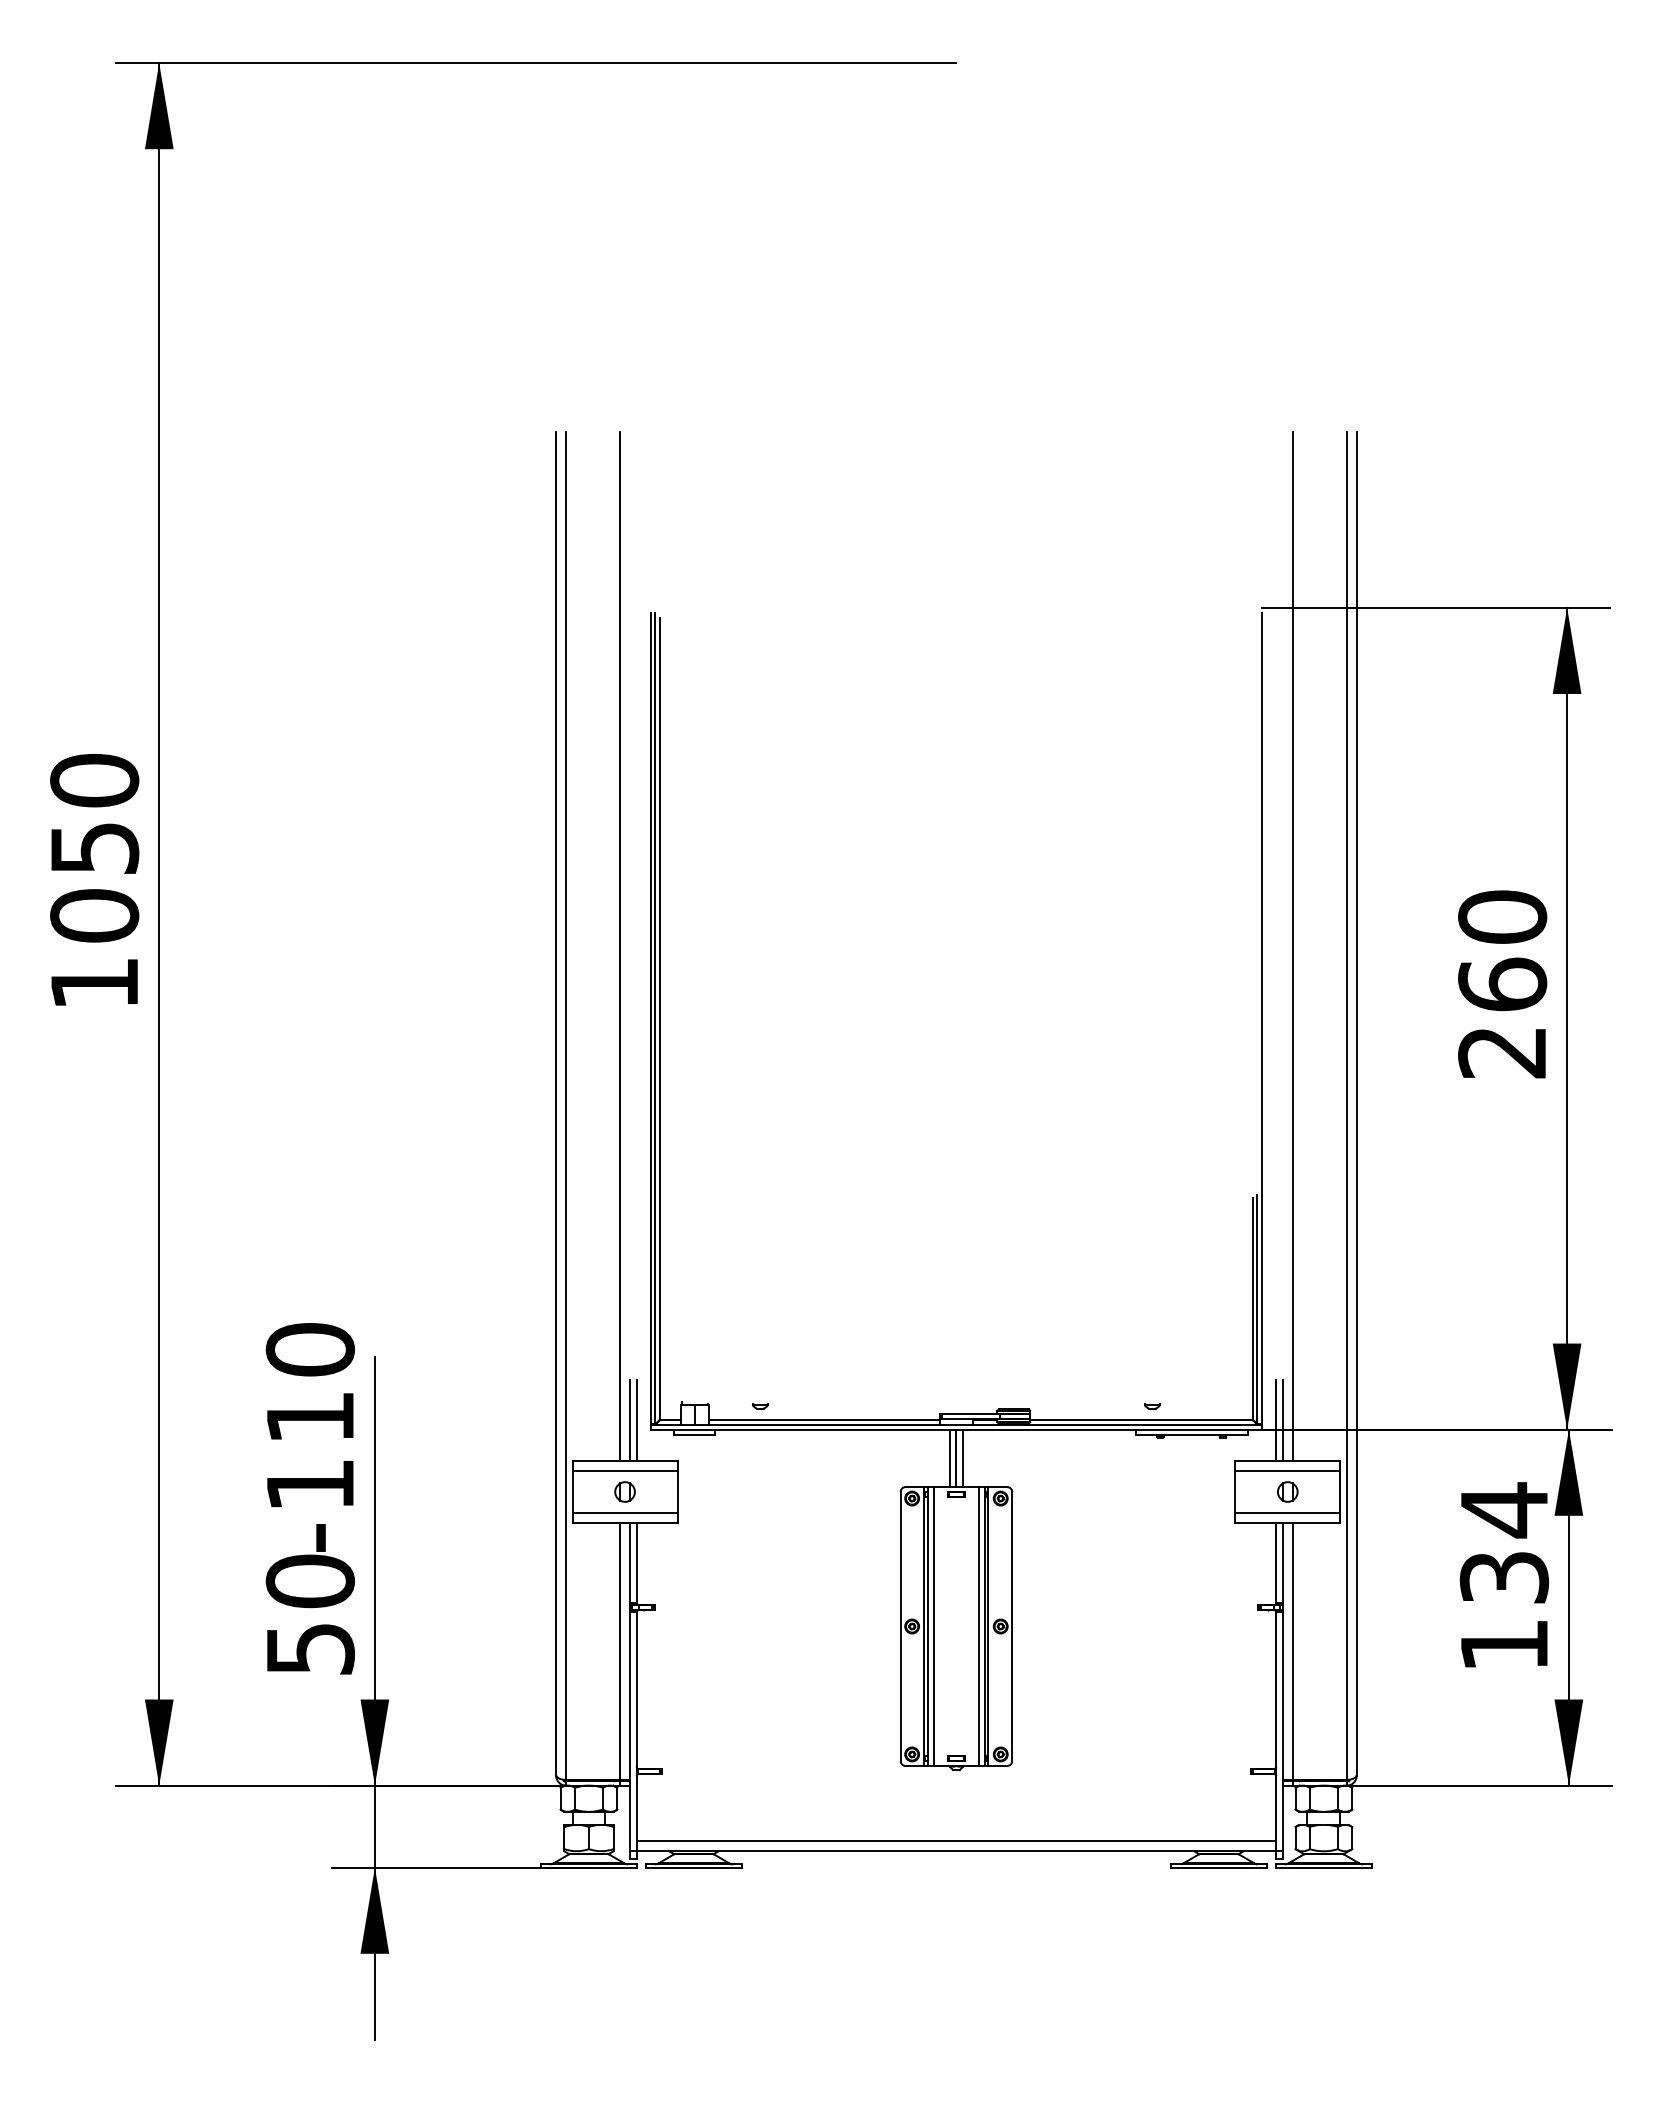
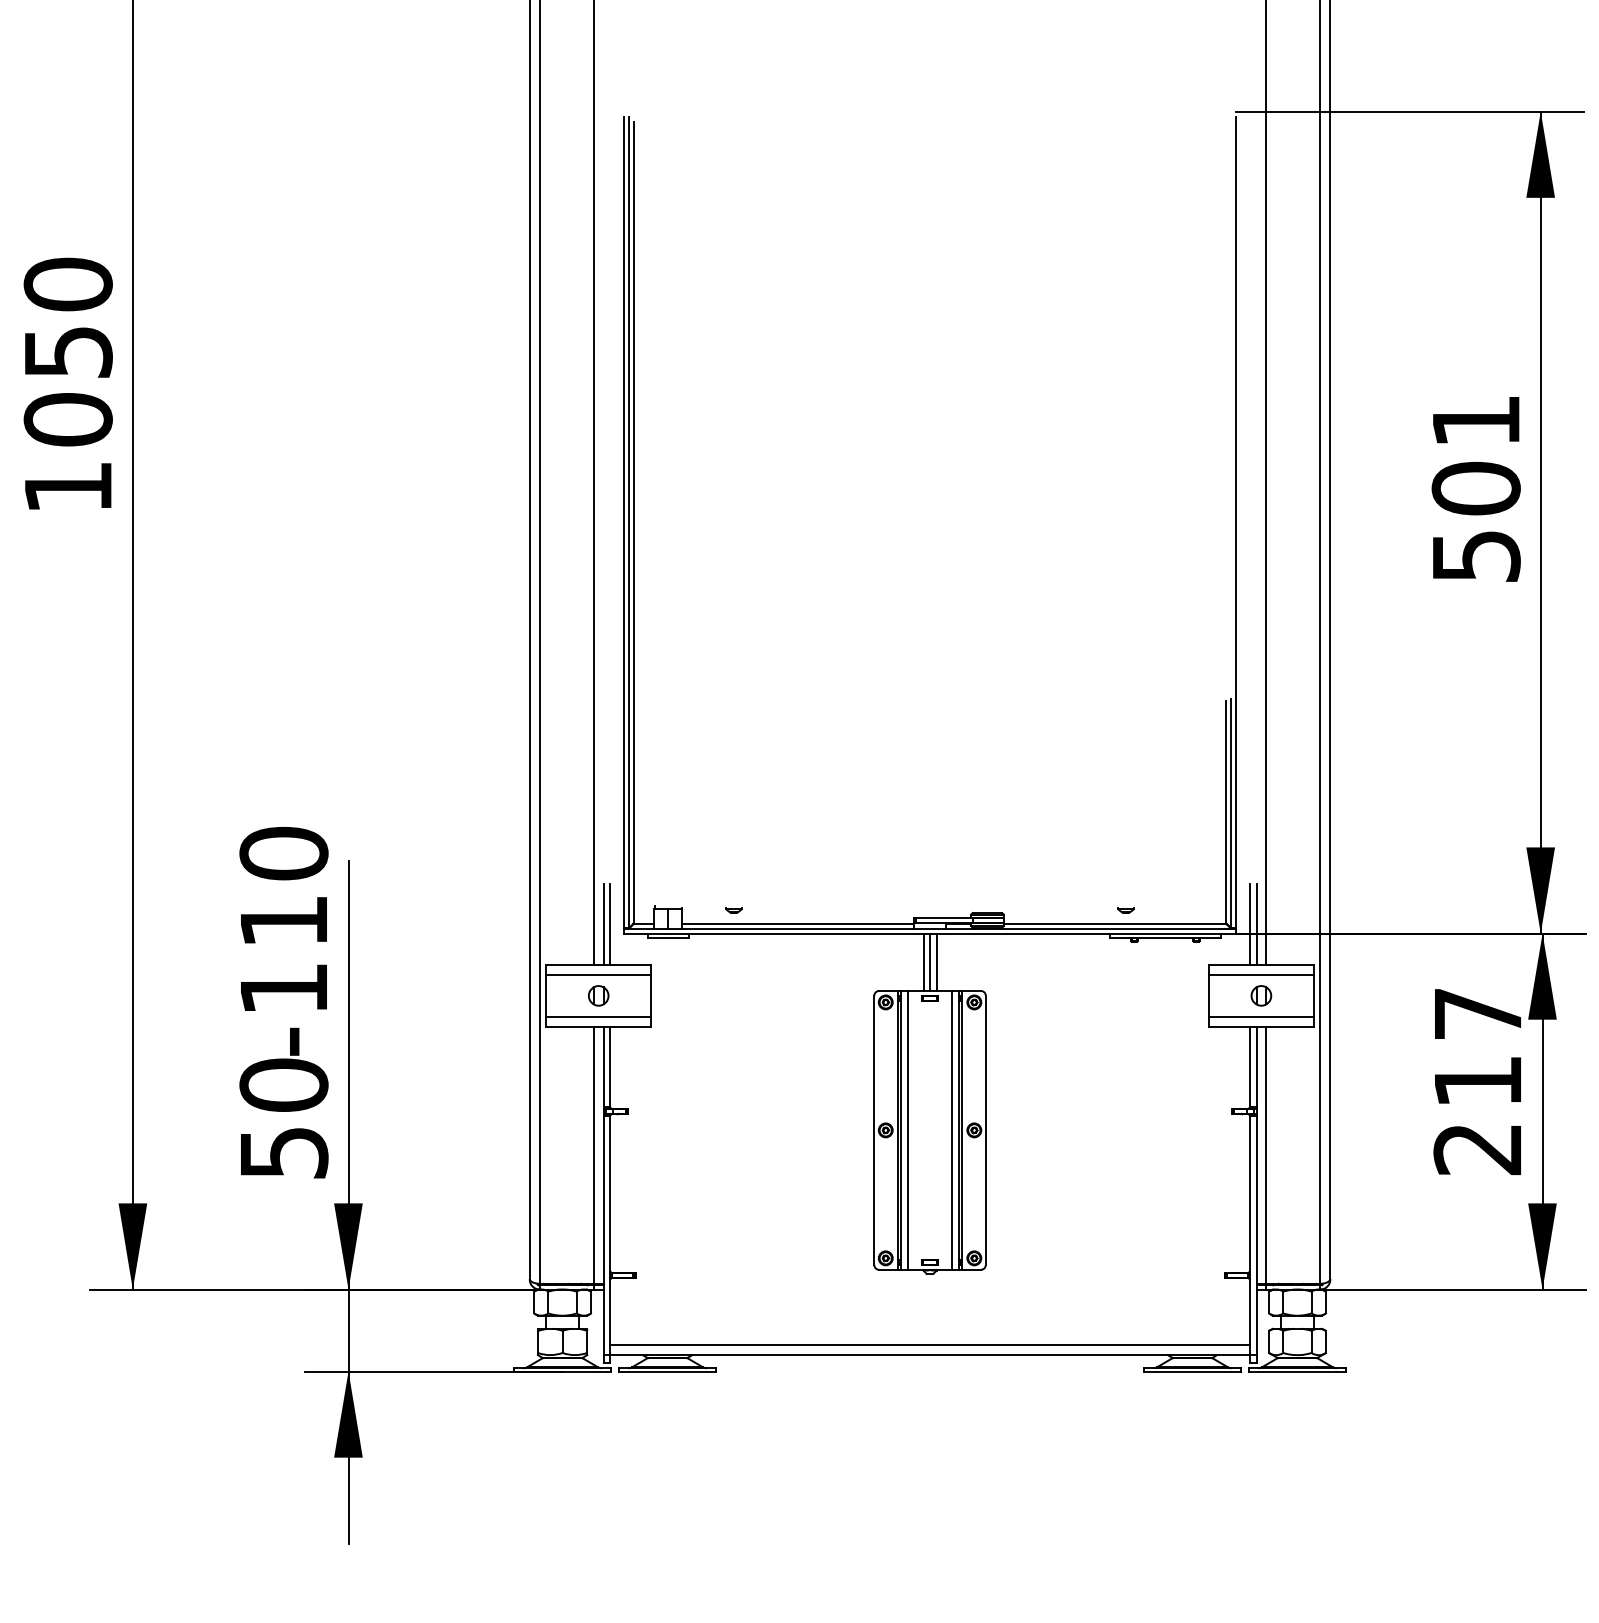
text: (1502, 984) -> (1476, 488), 260 -> 501
text: (1504, 1576) -> (1478, 1080), 134 -> 217

